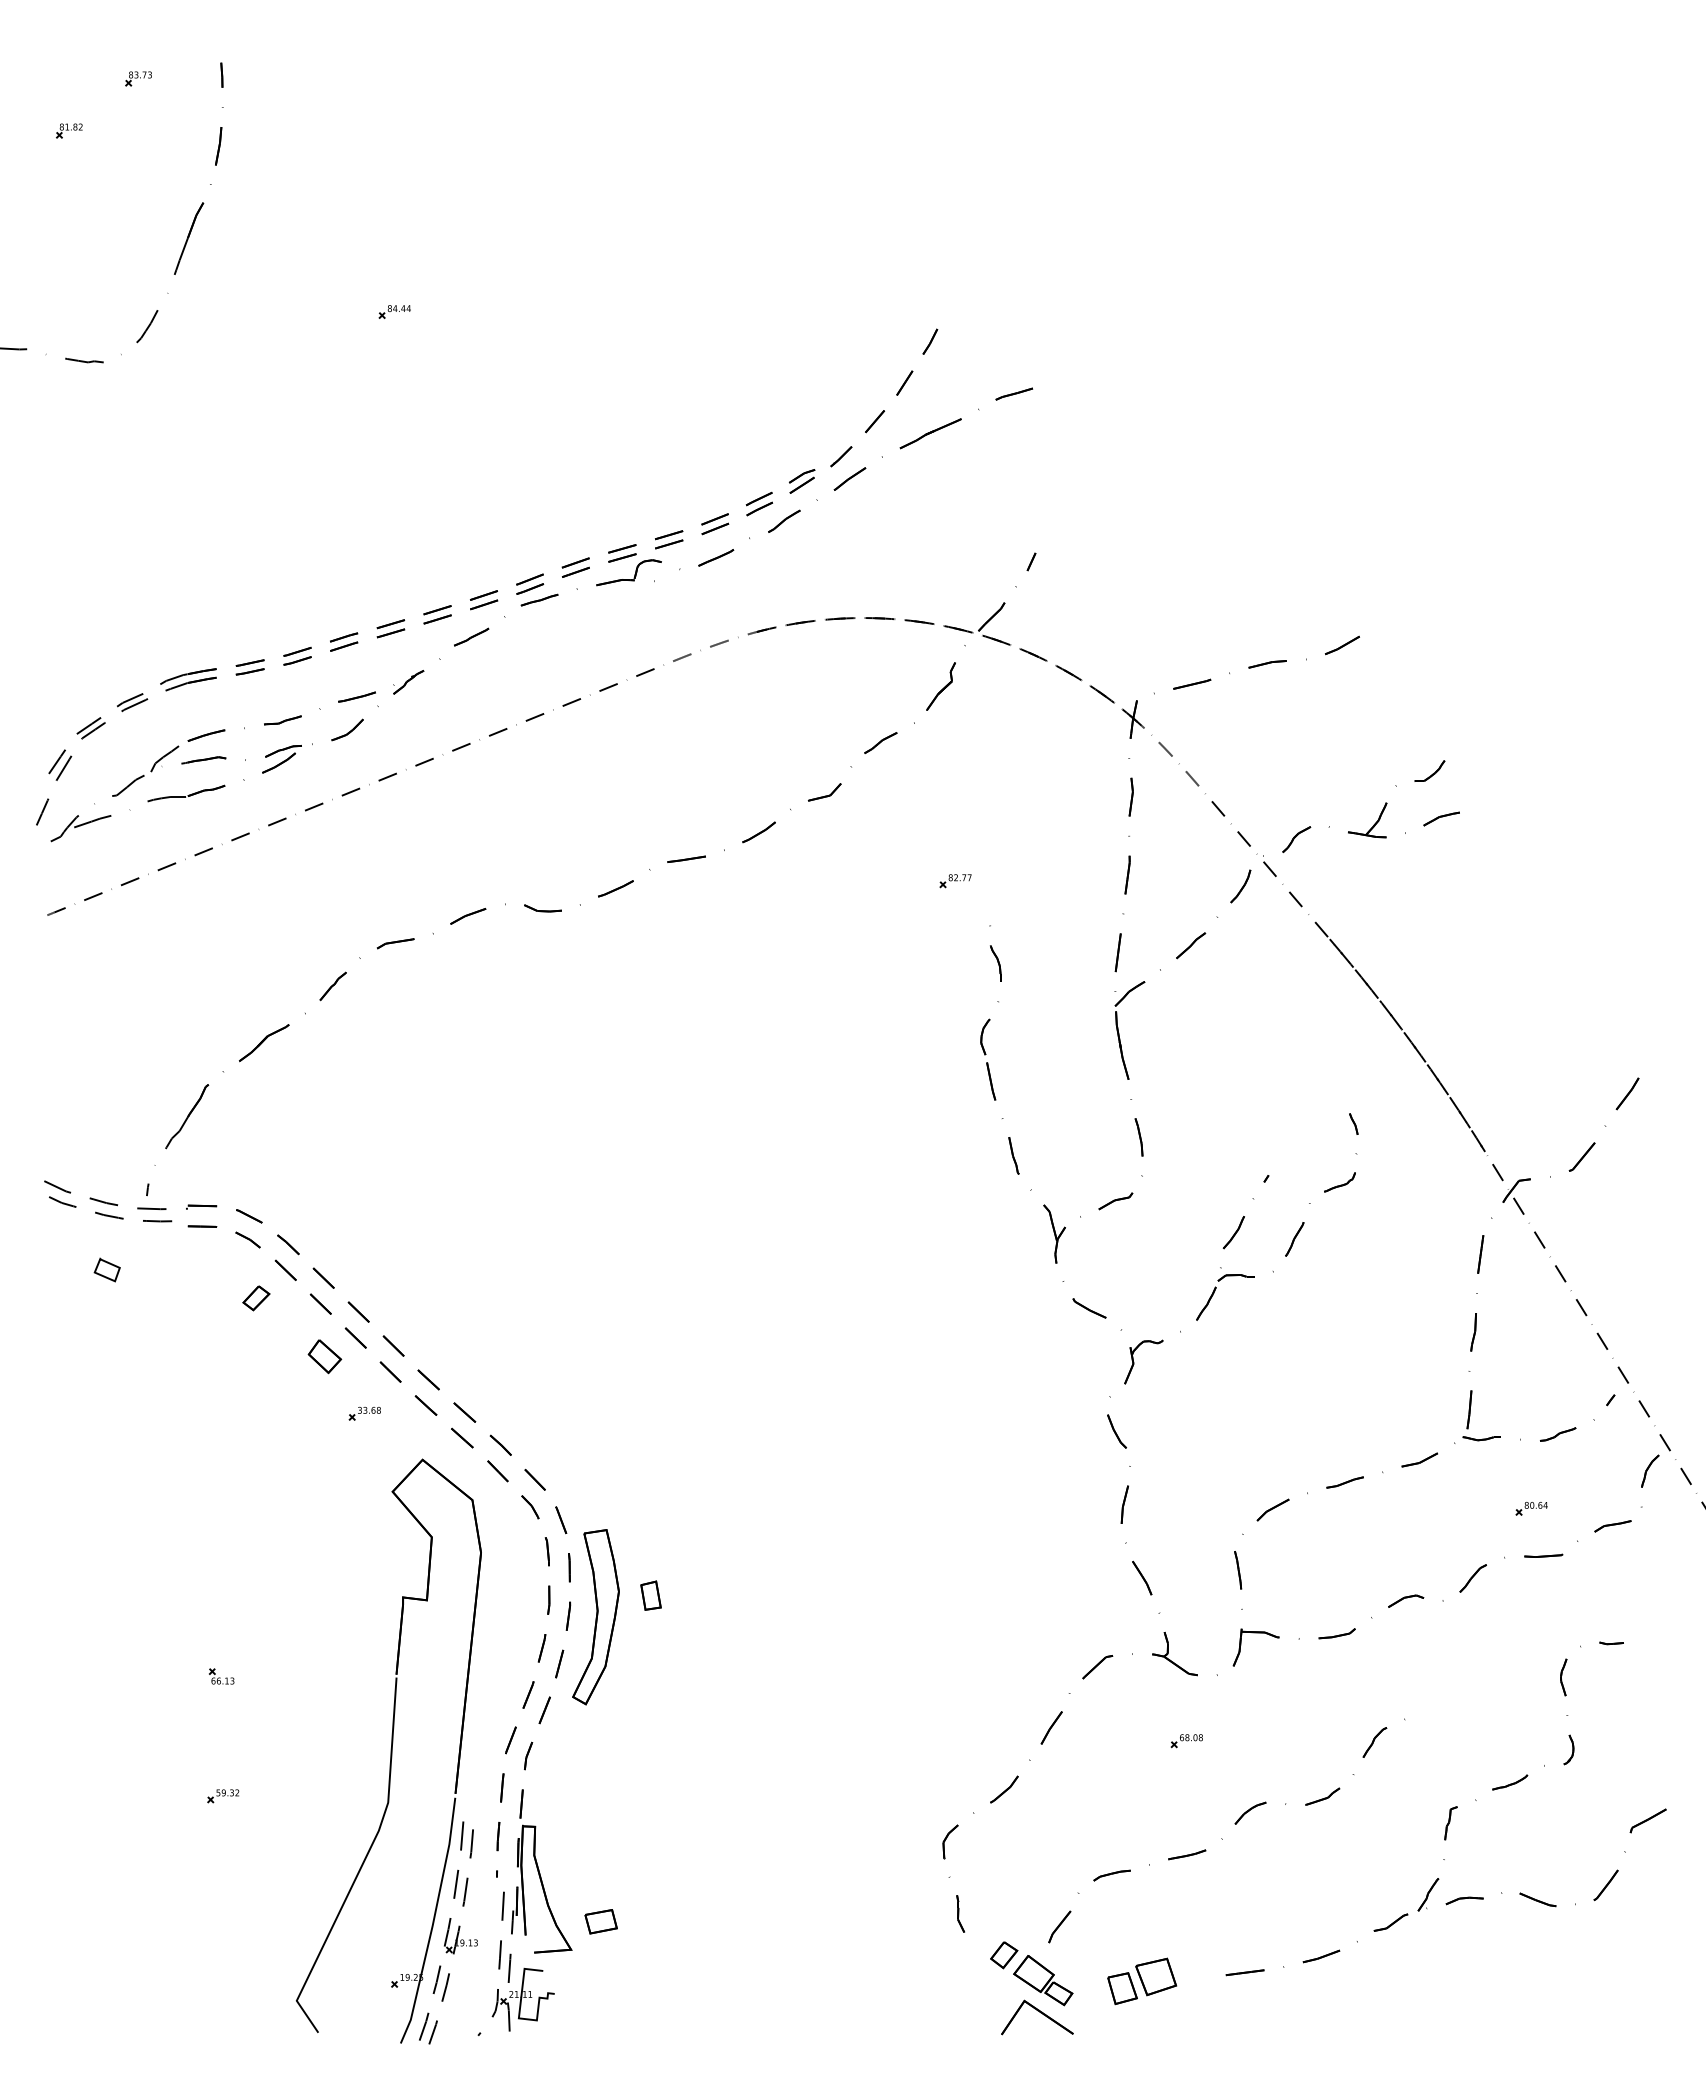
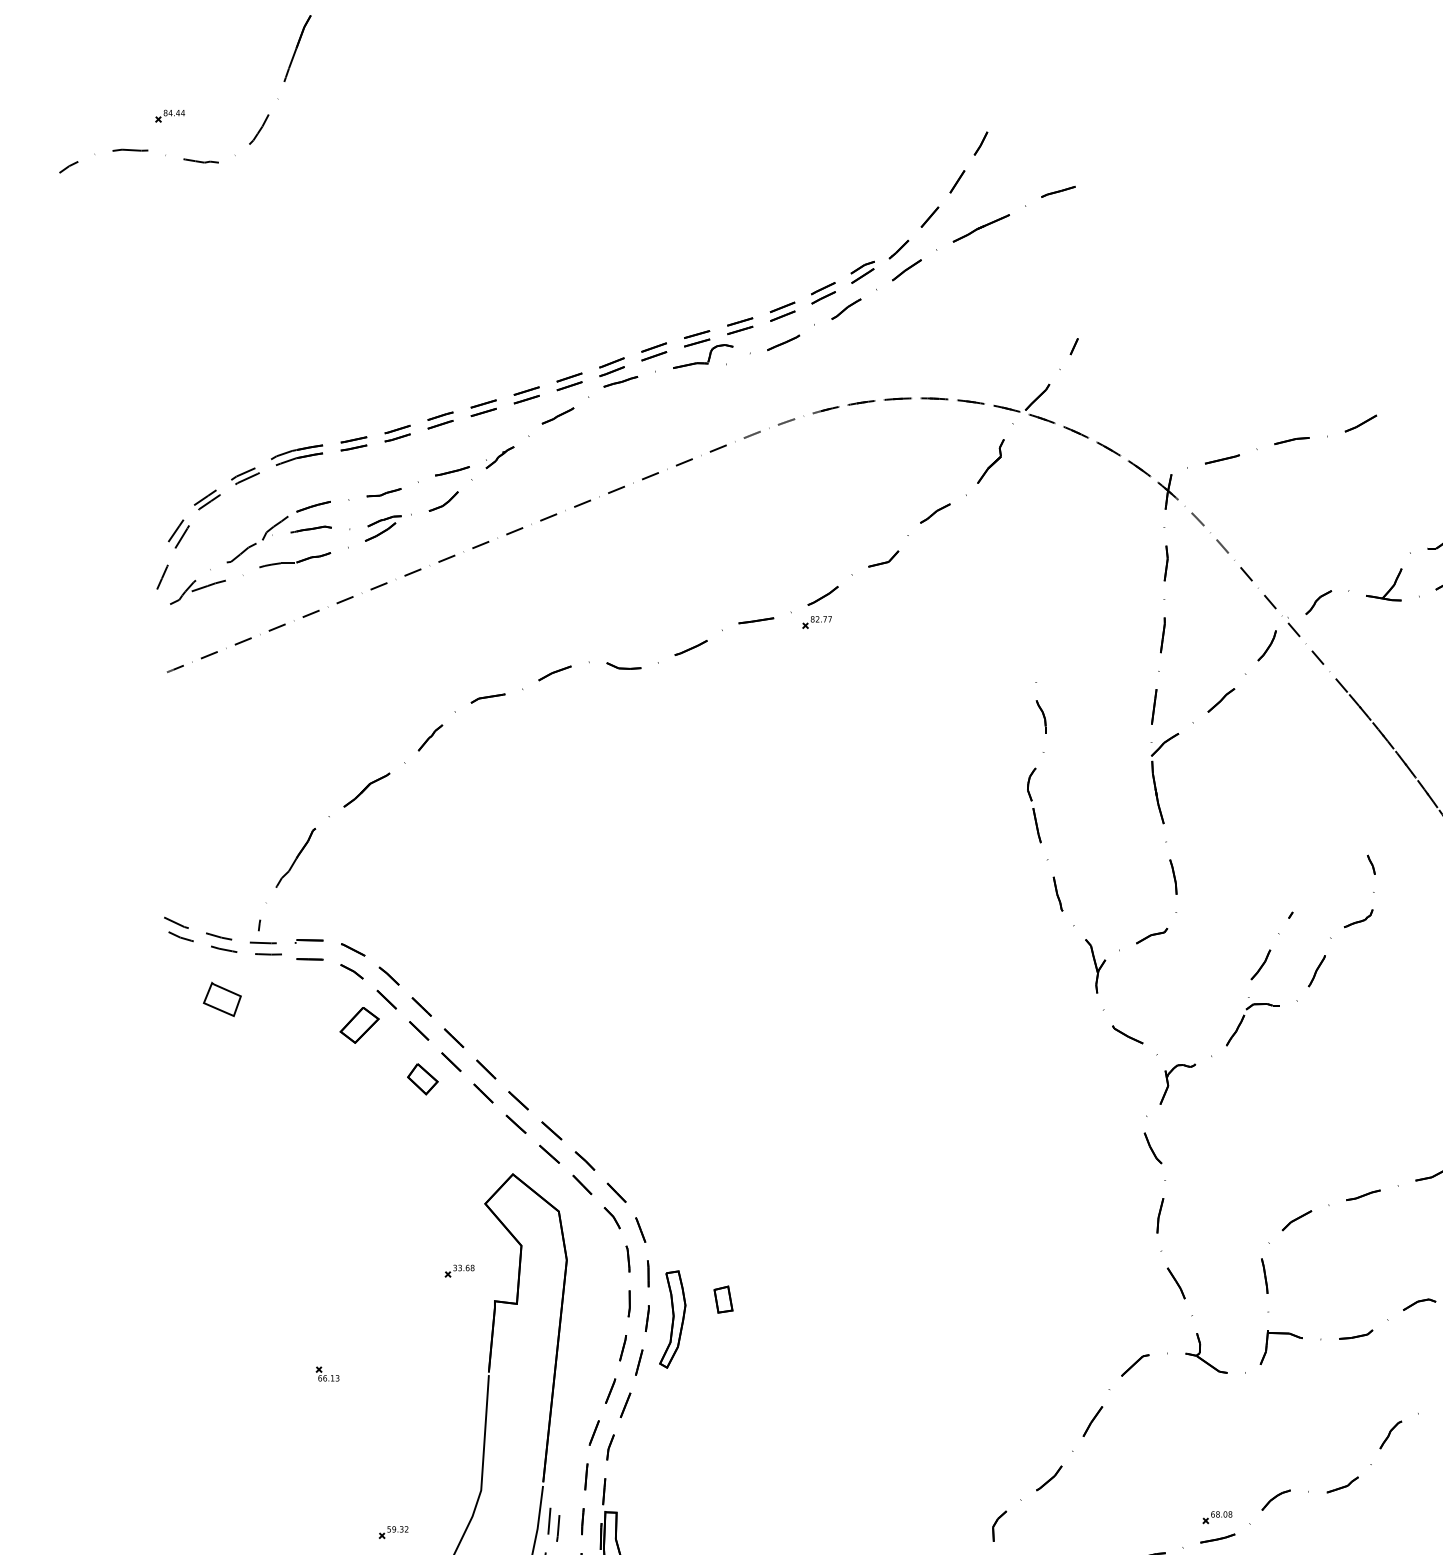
part: (394, 311) -> (169, 115), moved
part: (955, 881) -> (817, 622), moved
part: (106, 1269) -> (221, 998), size x1.6
part: (256, 1298) -> (359, 1025), size x1.6
part: (364, 1413) -> (459, 1270), moved
part: (595, 1617) -> (672, 1319), size x0.6
part: (1186, 1741) -> (1217, 1517), moved
part: (223, 1796) -> (393, 1532), moved

